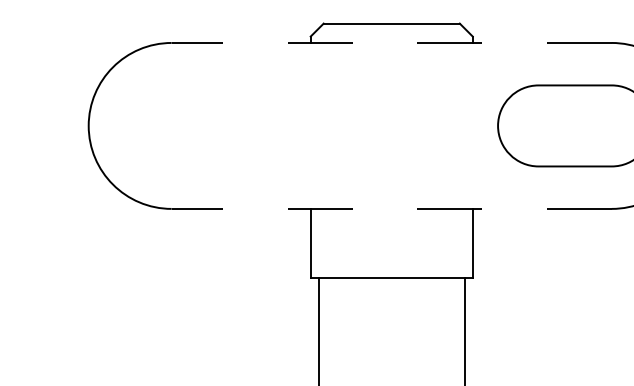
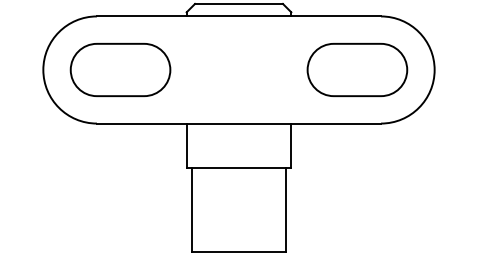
line: (390, 43) -> (238, 16), dashed -> solid
part: (208, 125) -> (120, 69), added
line: (390, 208) -> (238, 123), dashed -> solid

